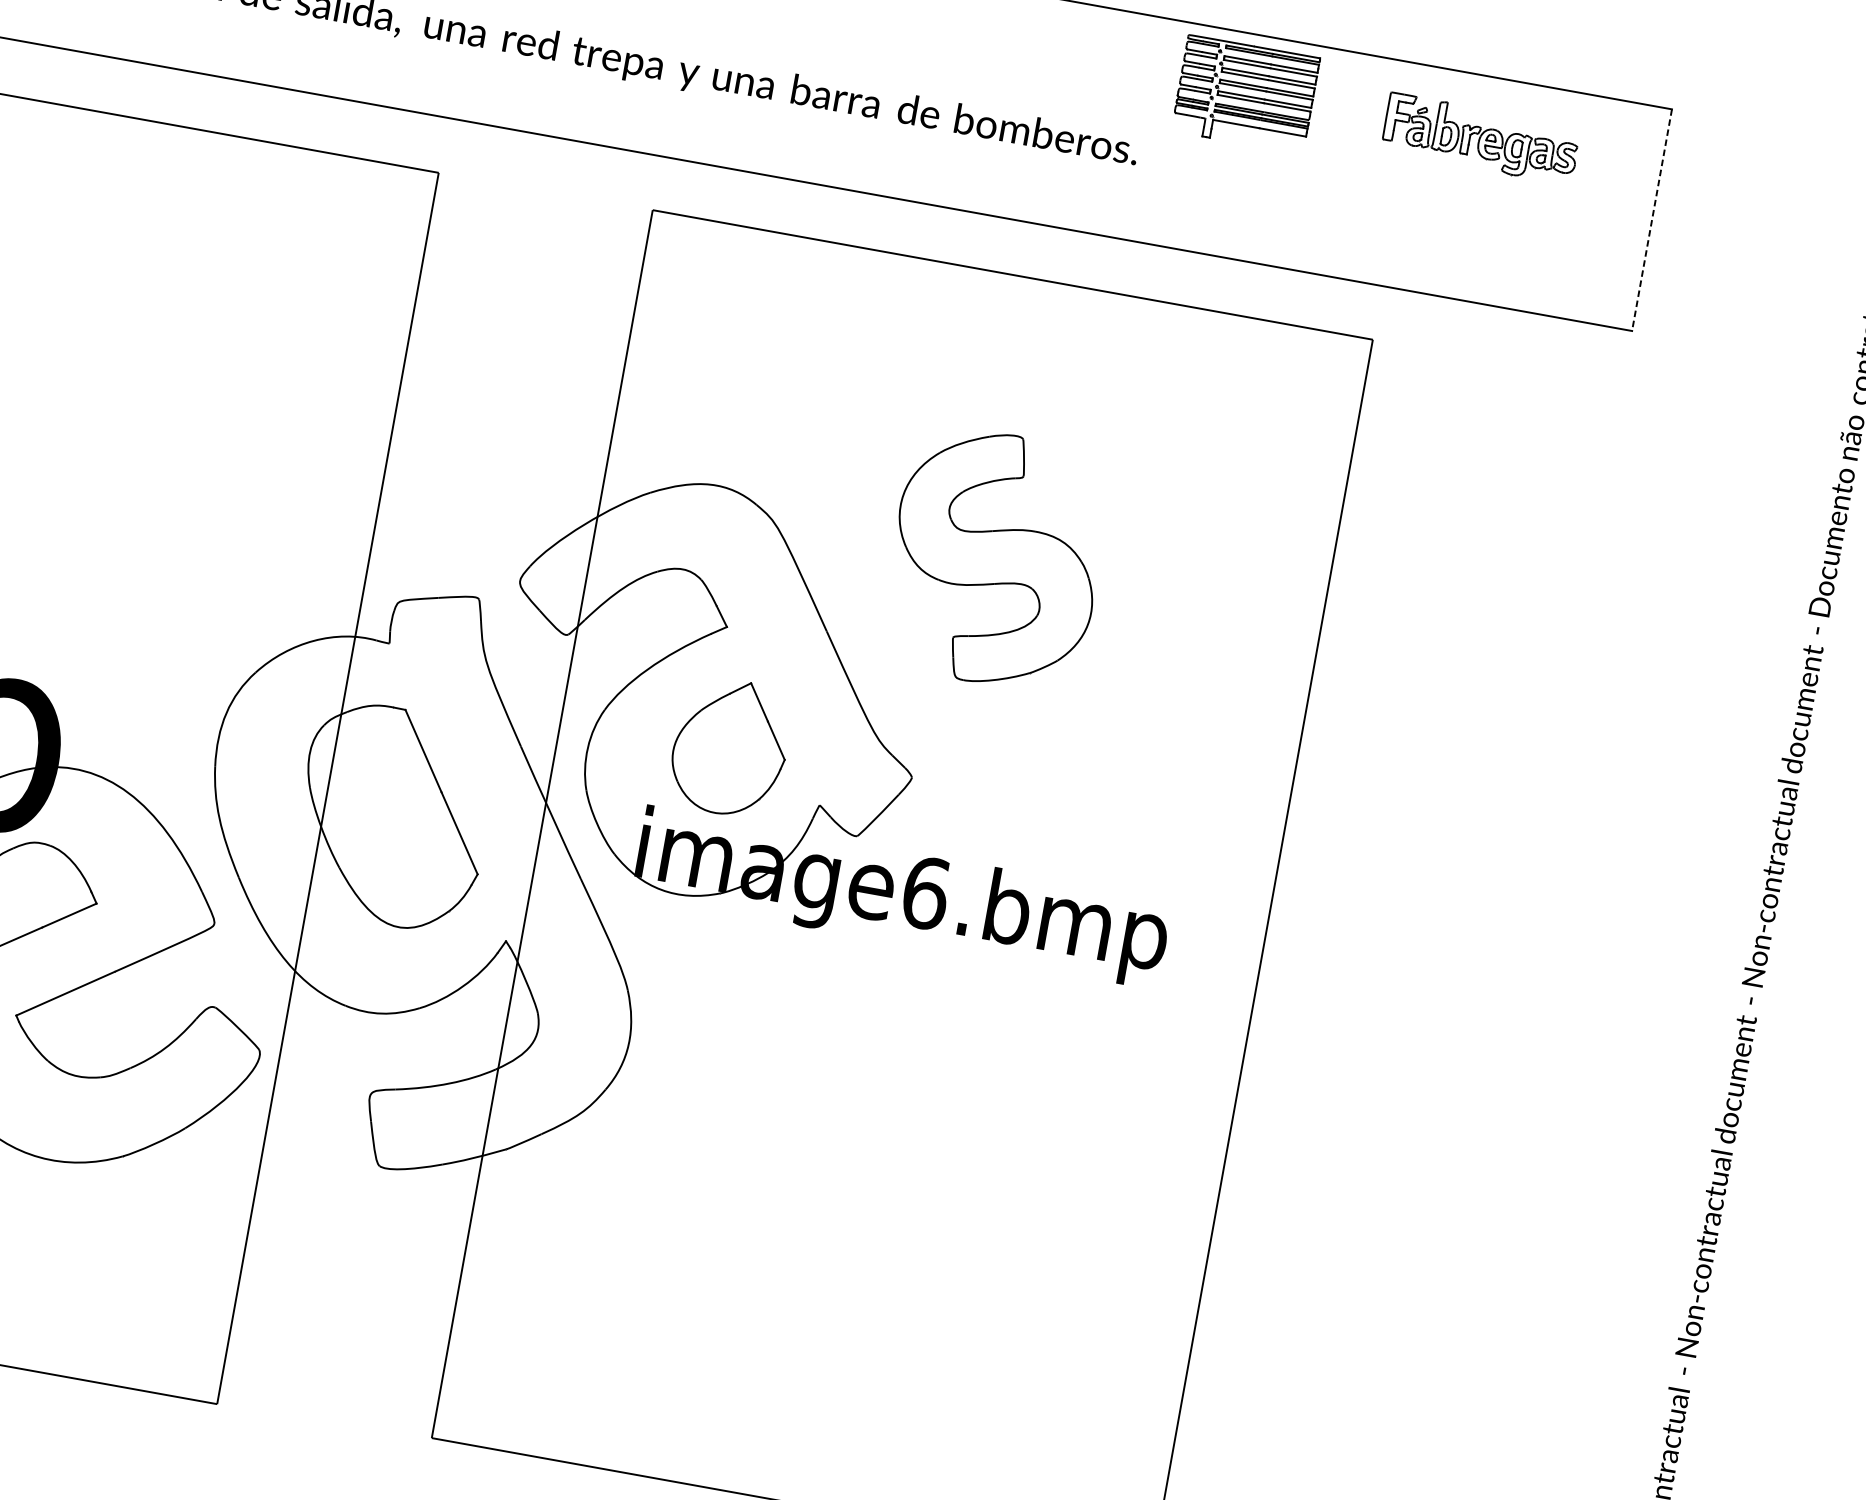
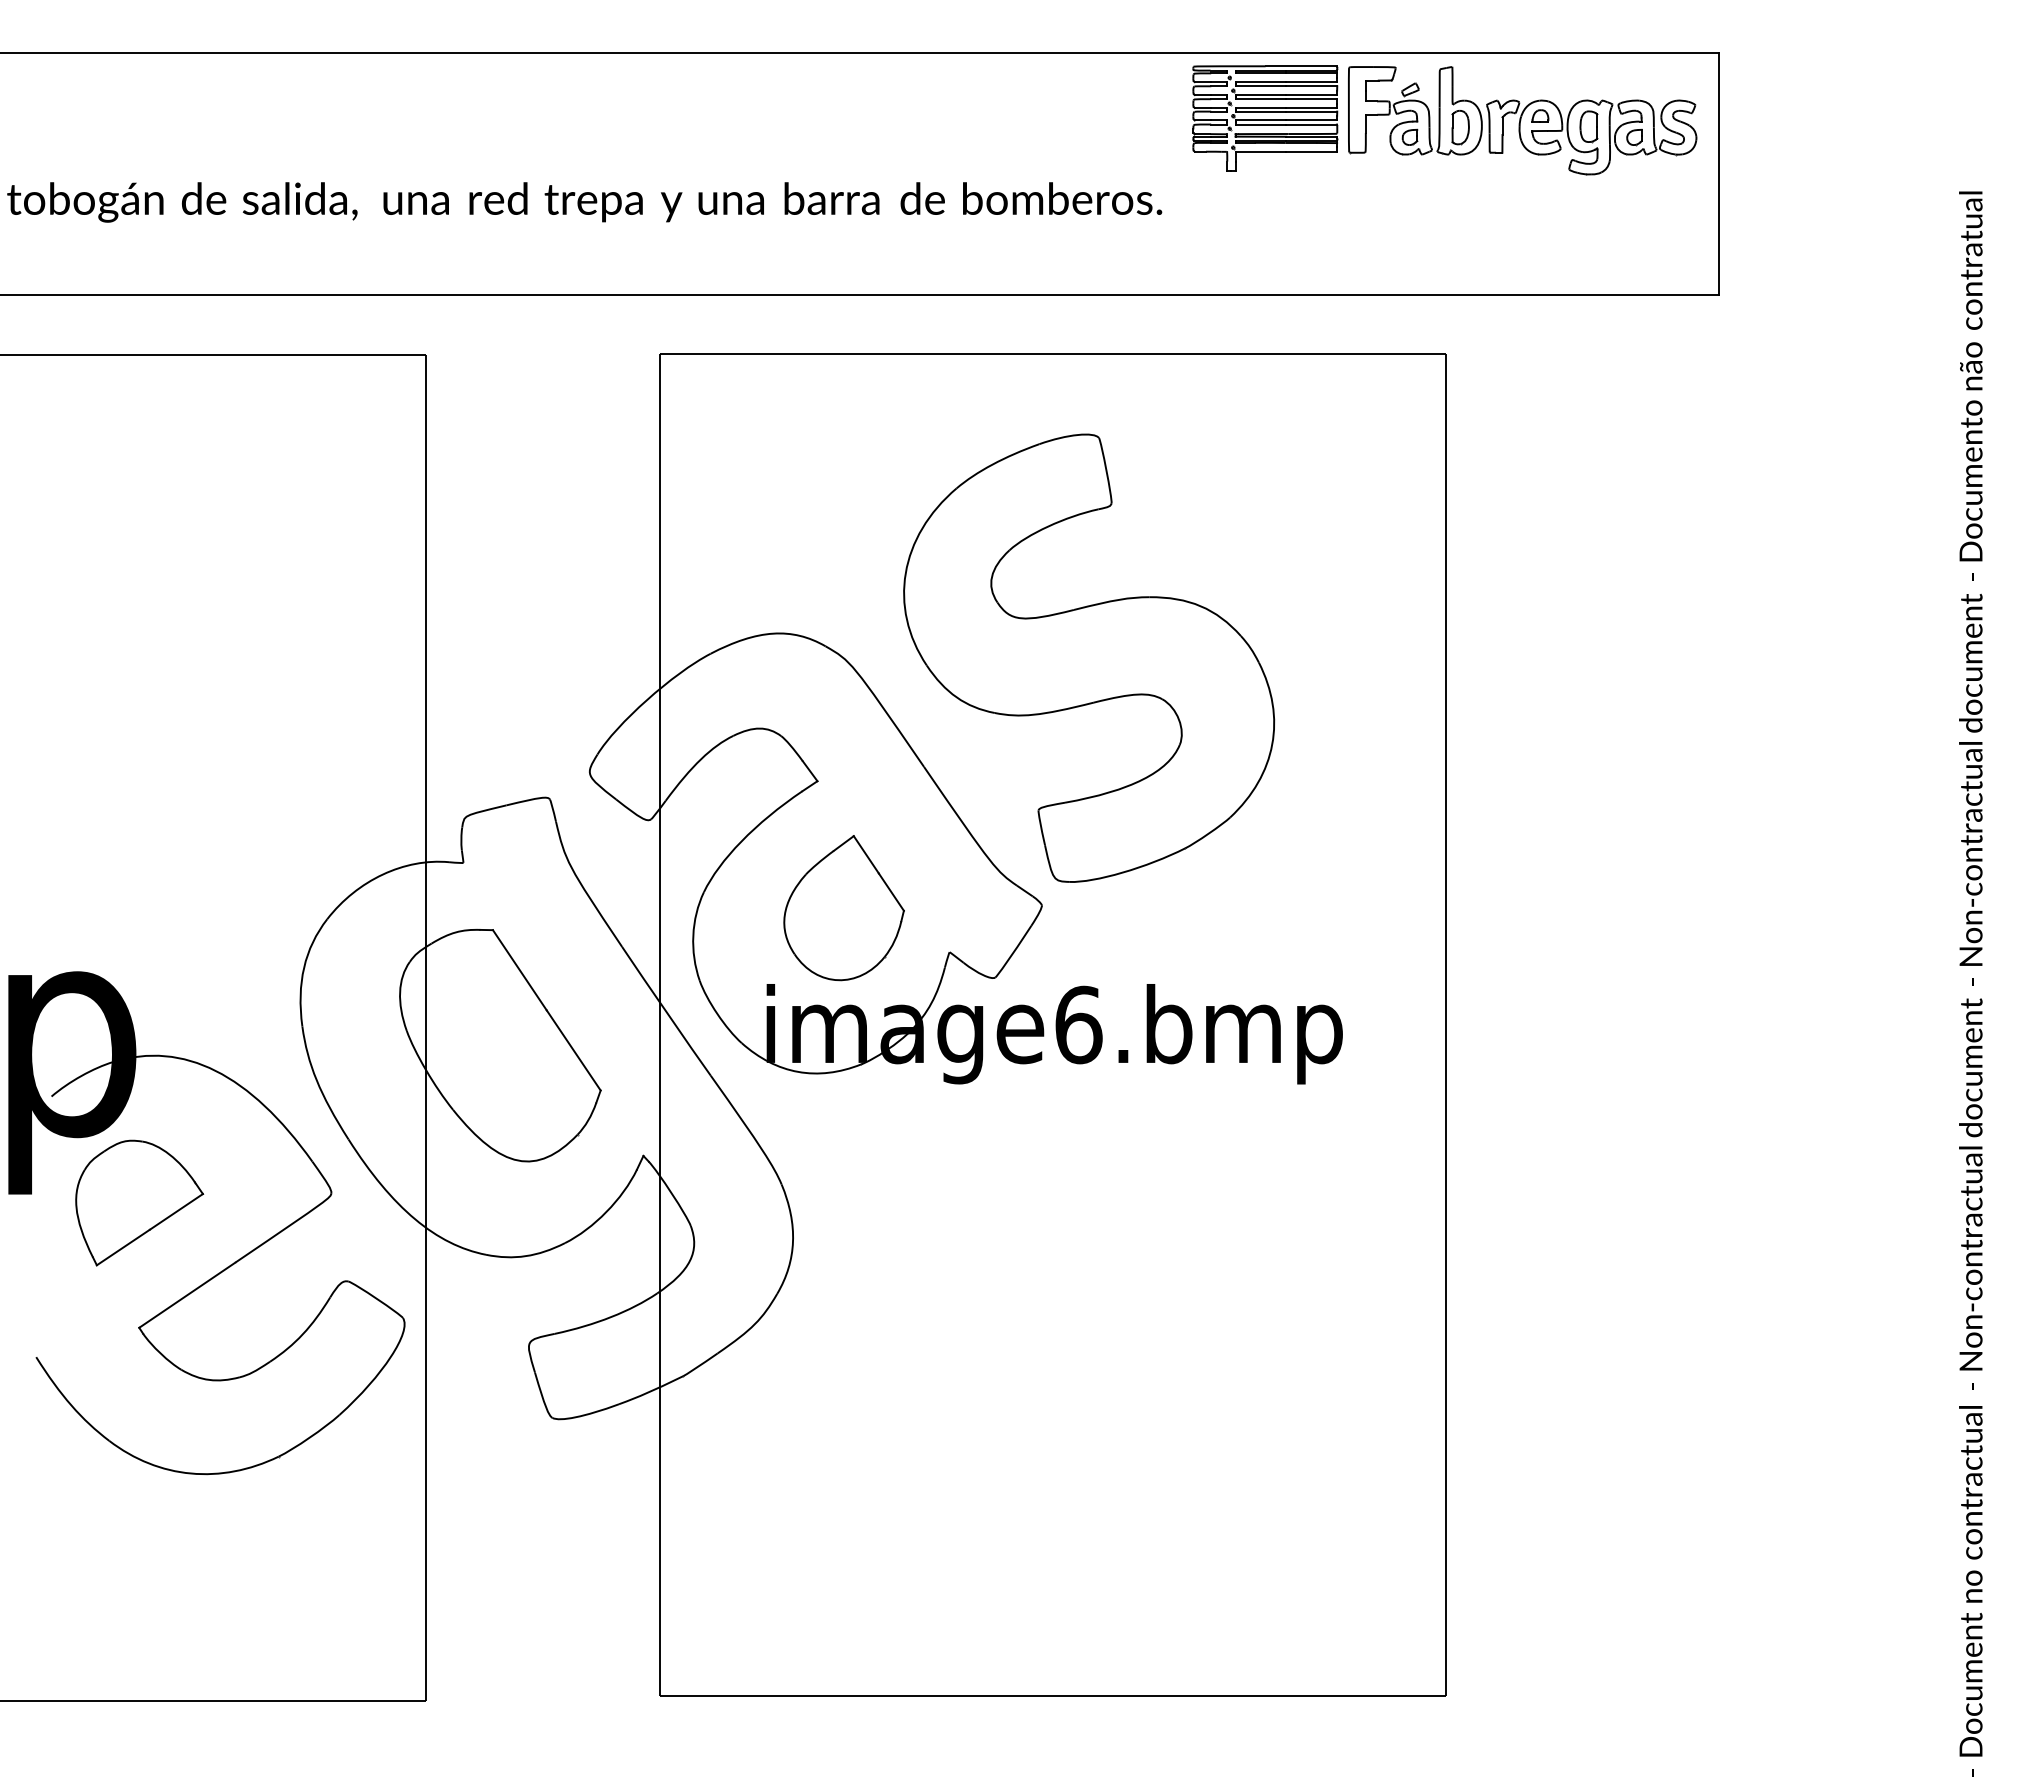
part: (1480, 138) -> (1522, 120), size x1.67
line: (1652, 220) -> (1719, 174), dashed -> solid
part: (996, 558) -> (1089, 657), size x1.67

